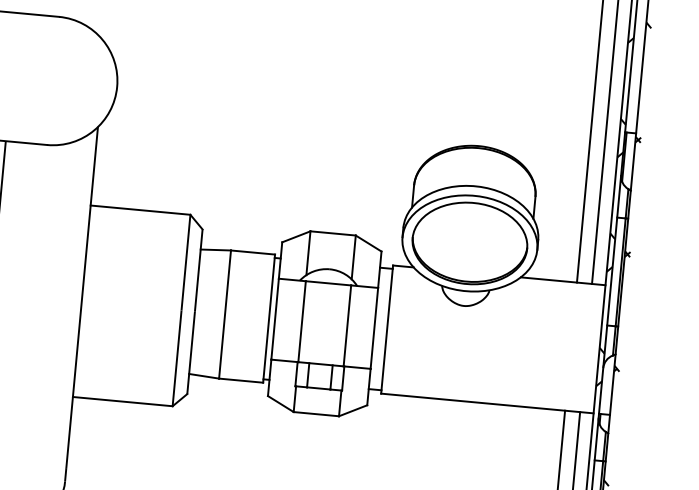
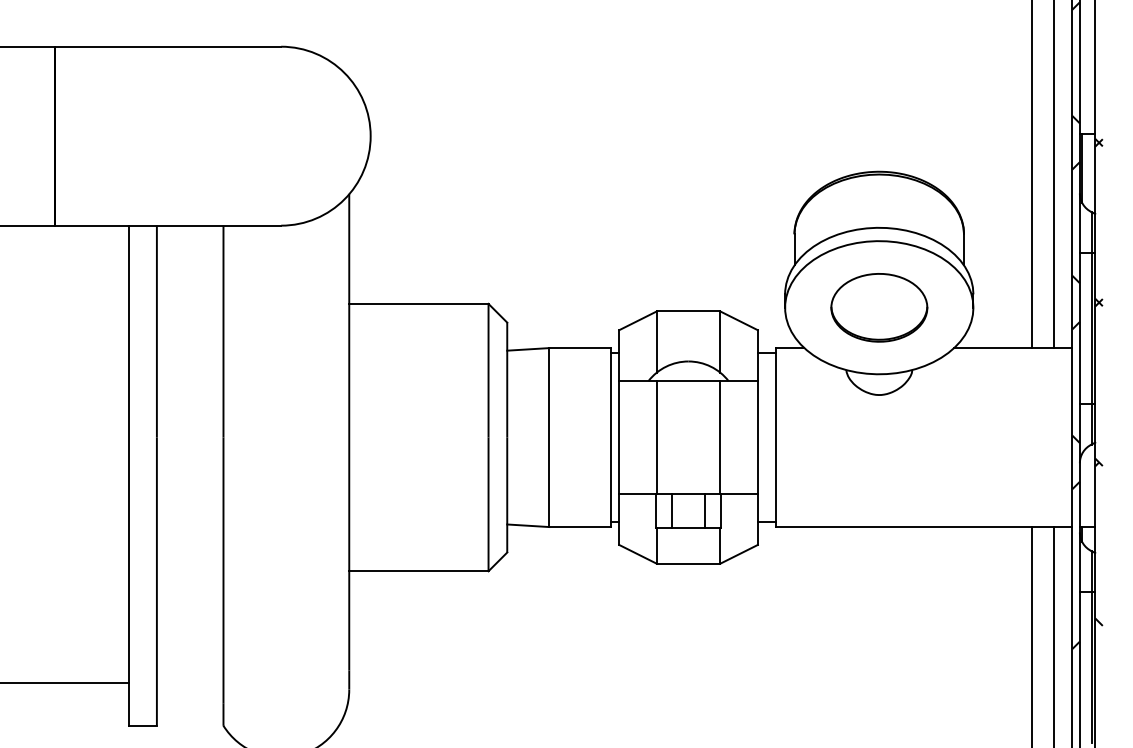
part: (470, 243) -> (879, 307), size x0.6

